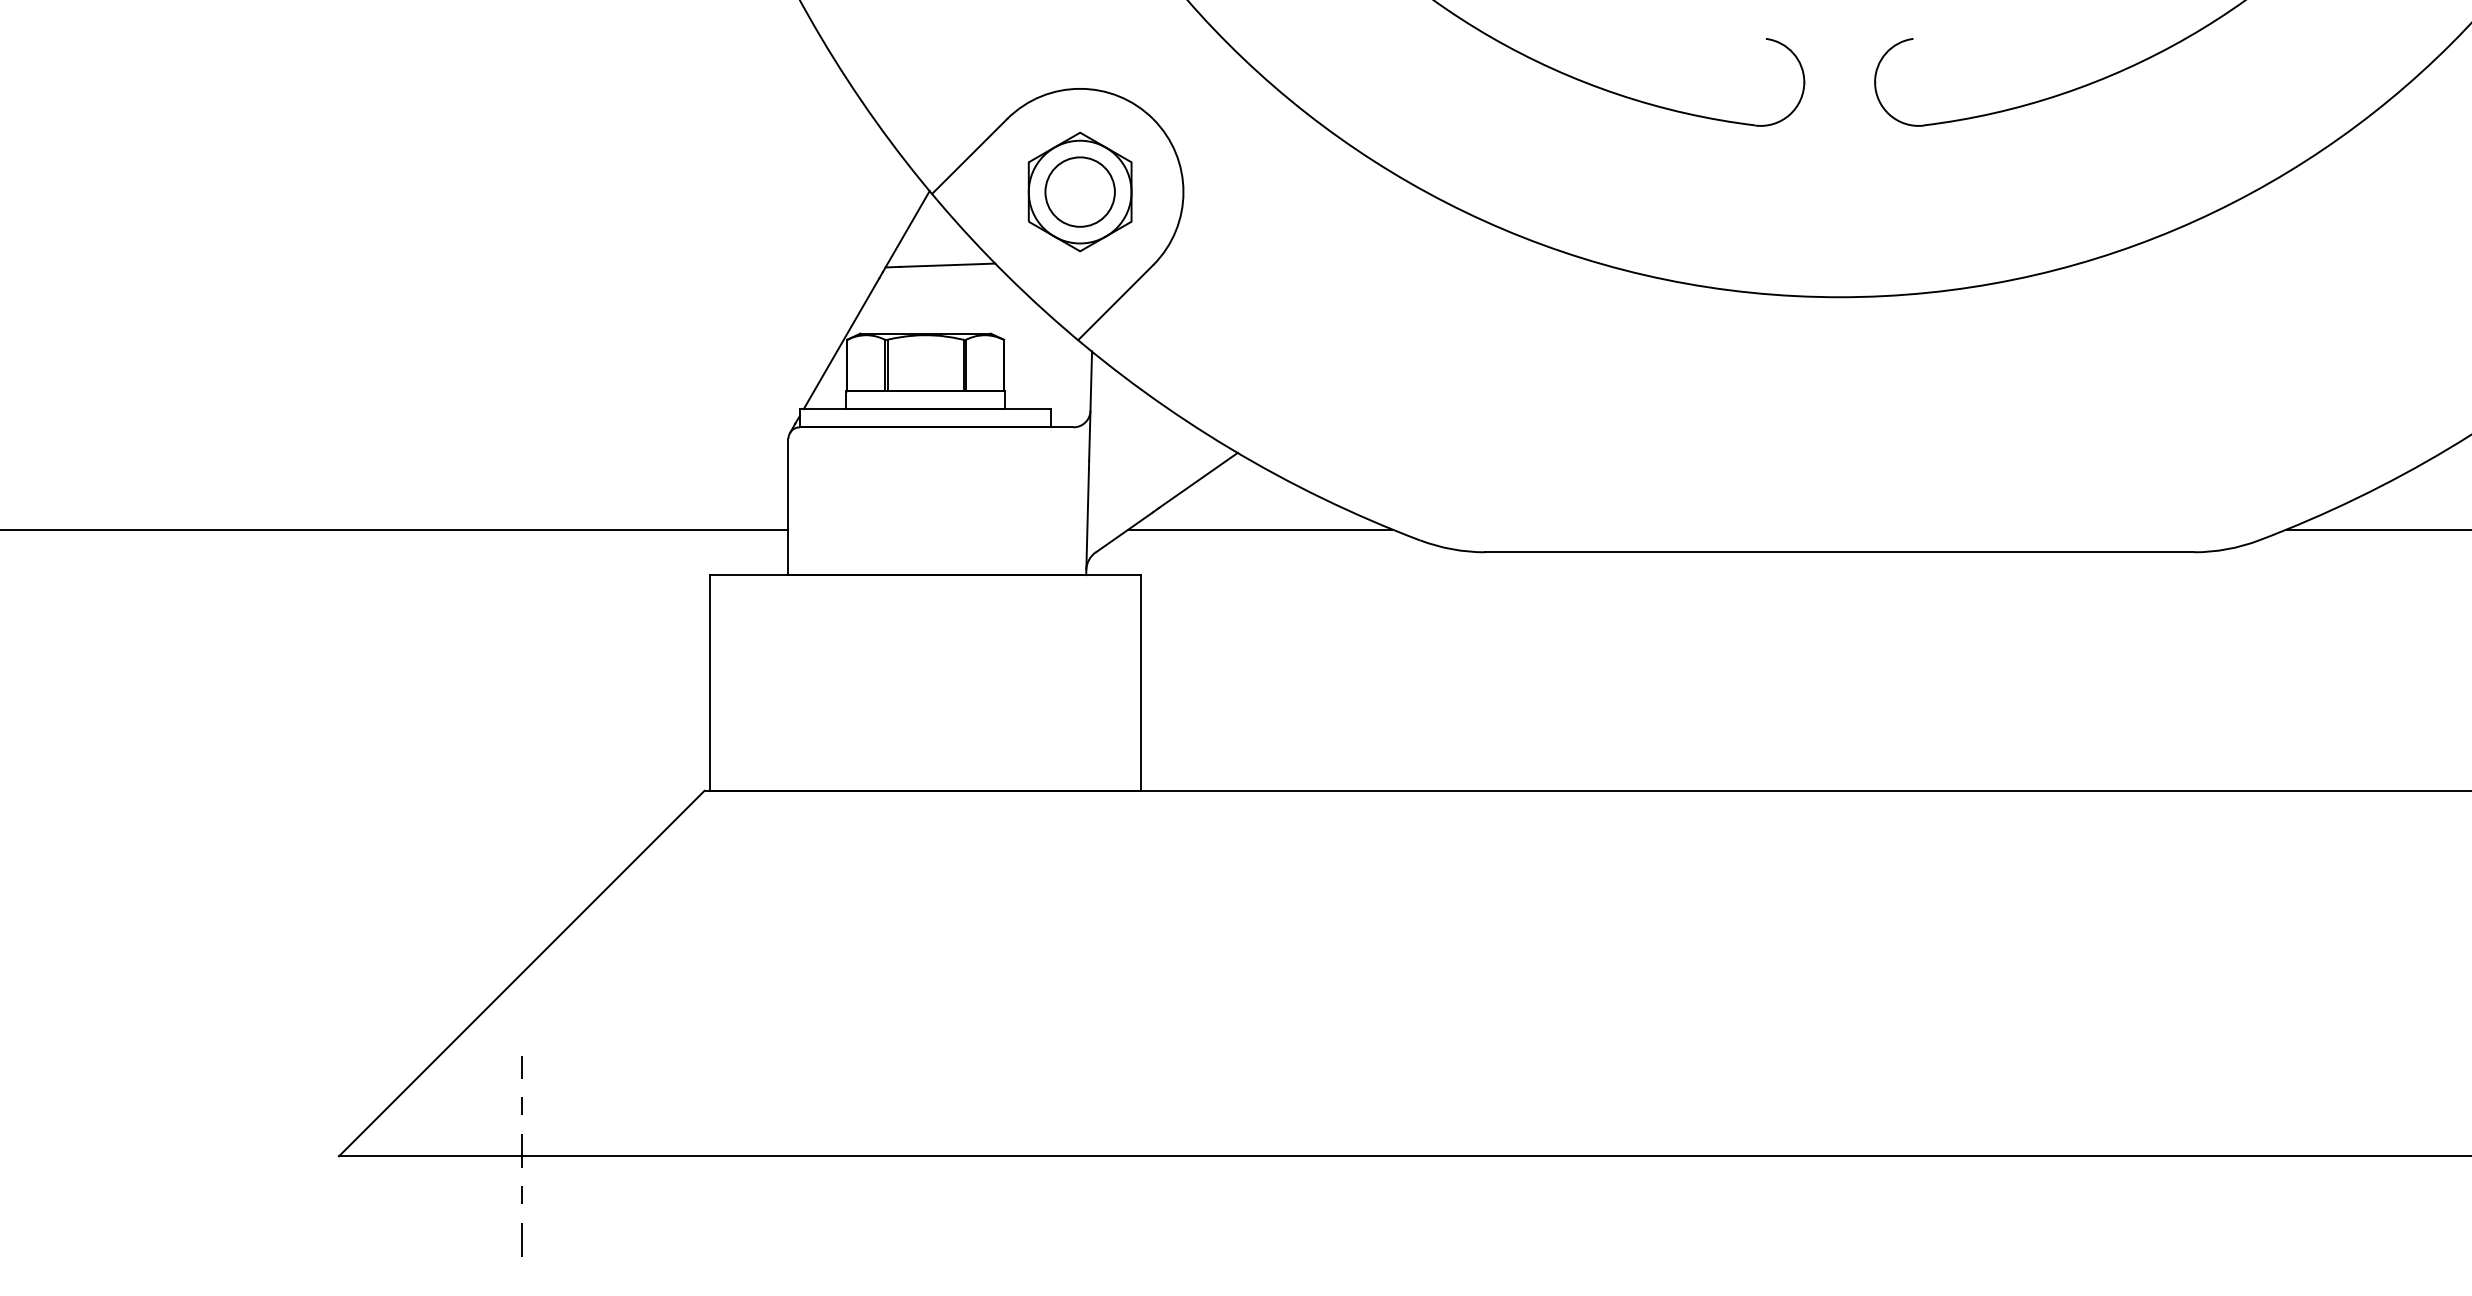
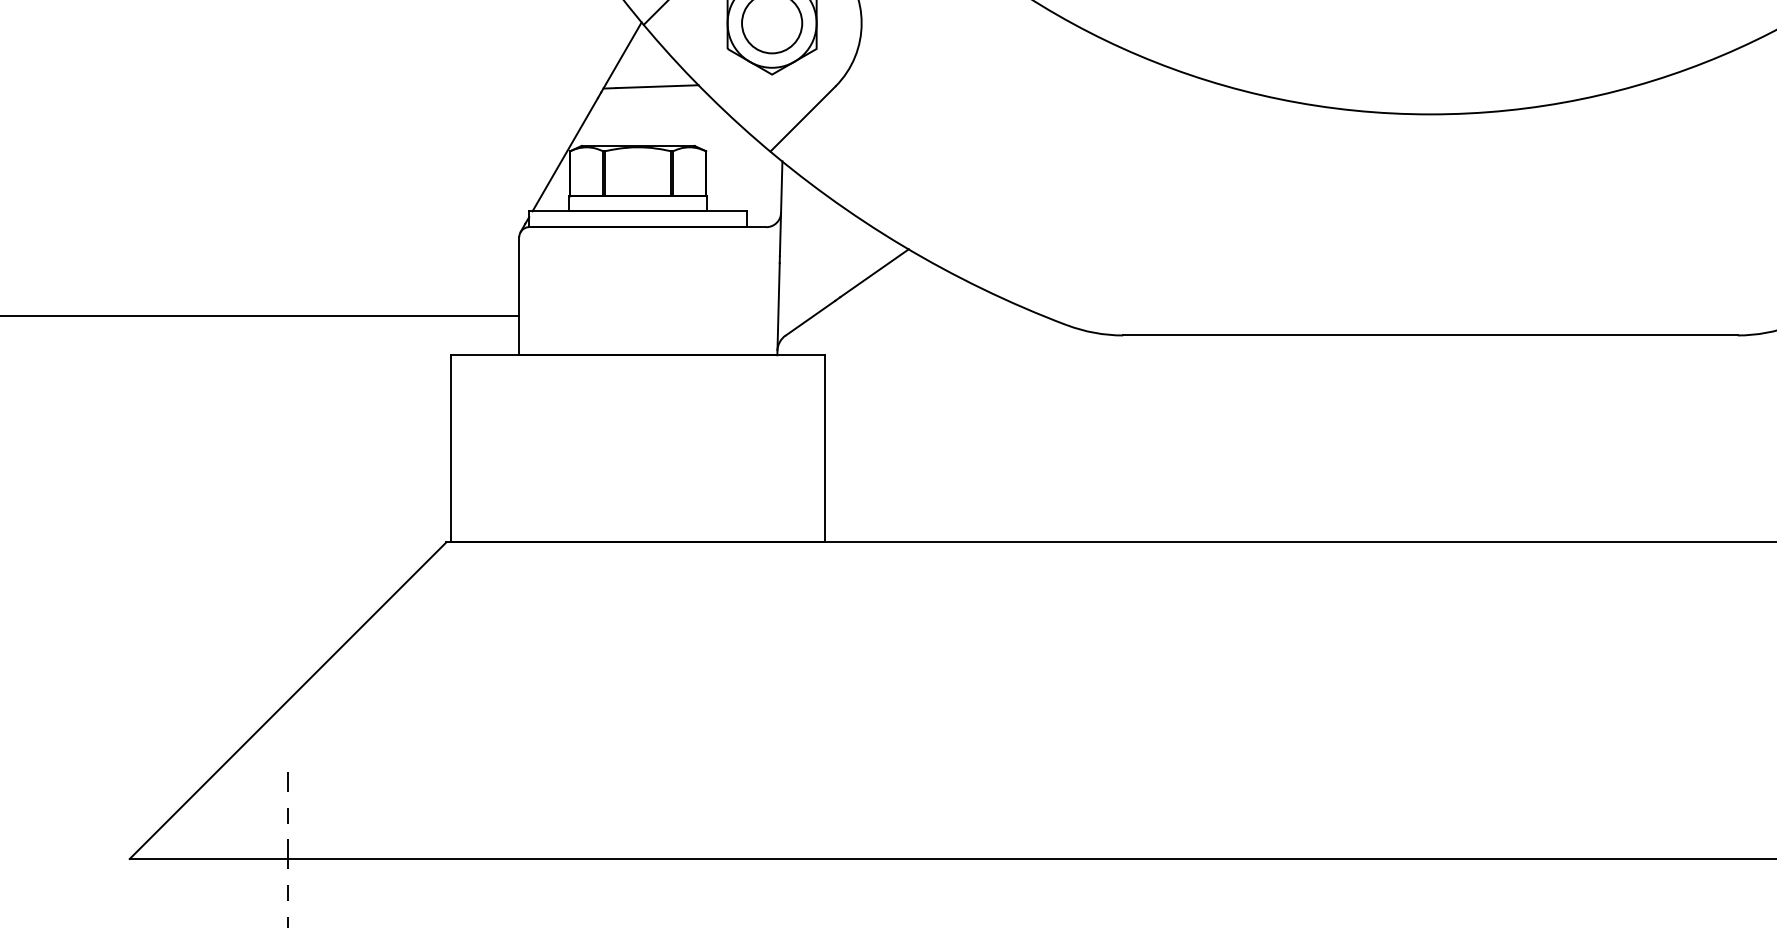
line: (1260, 529) -> (928, 315), removed

